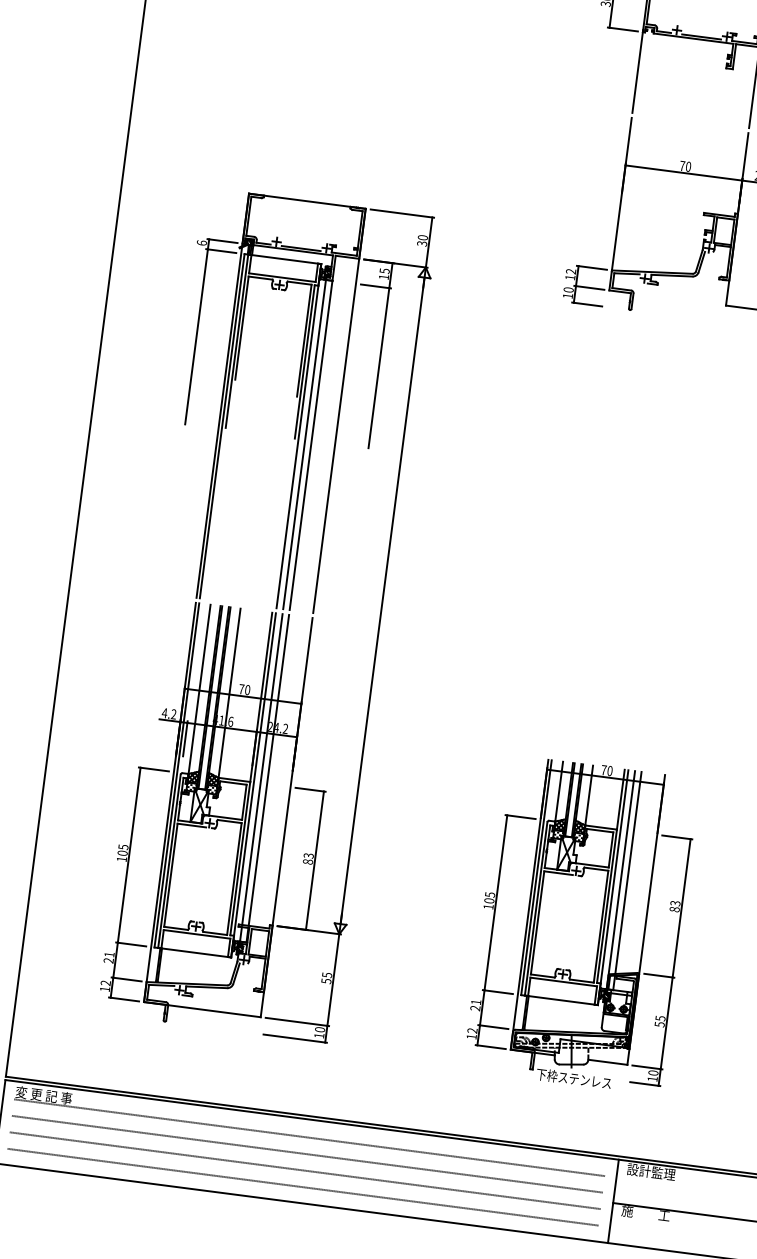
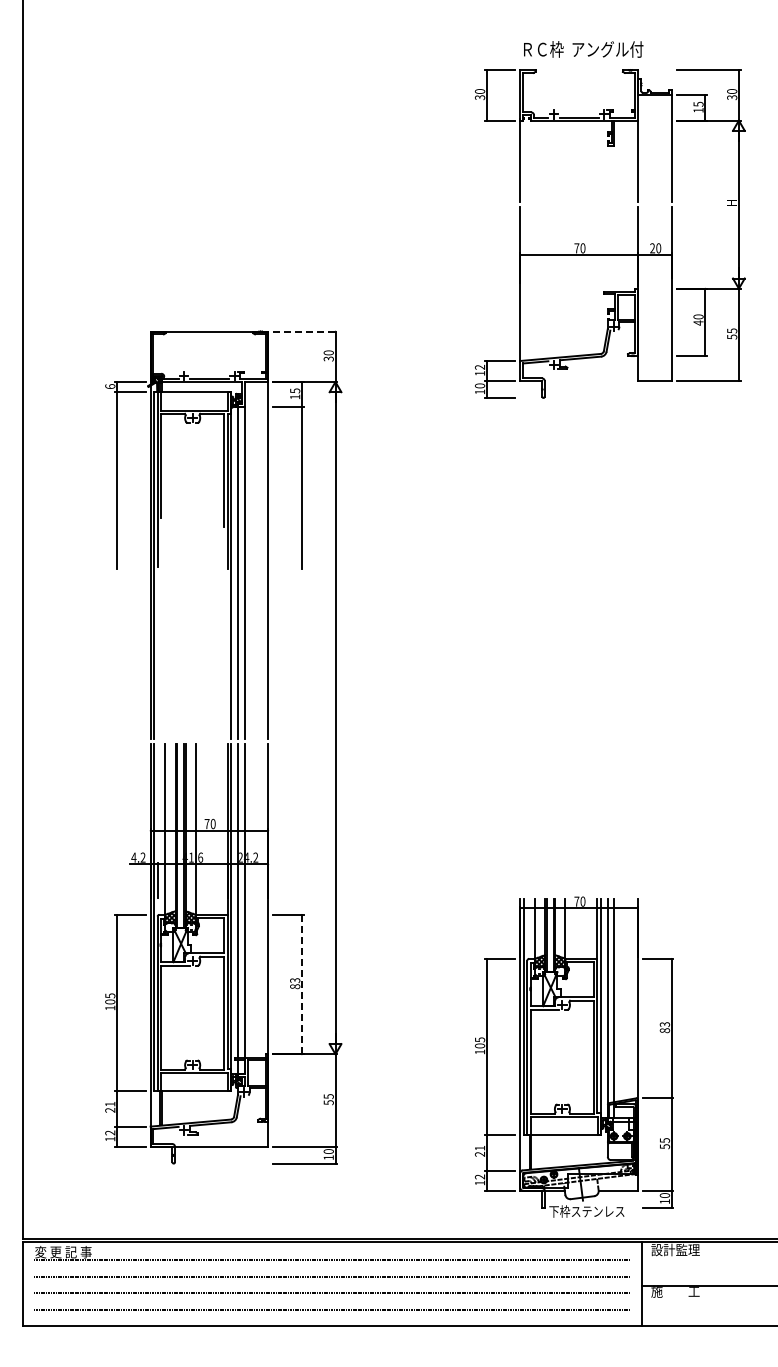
line: (402, 213) -> (305, 331), solid -> dashed
line: (314, 860) -> (301, 984), solid -> dashed
part: (580, 923) -> (573, 1056), moved

